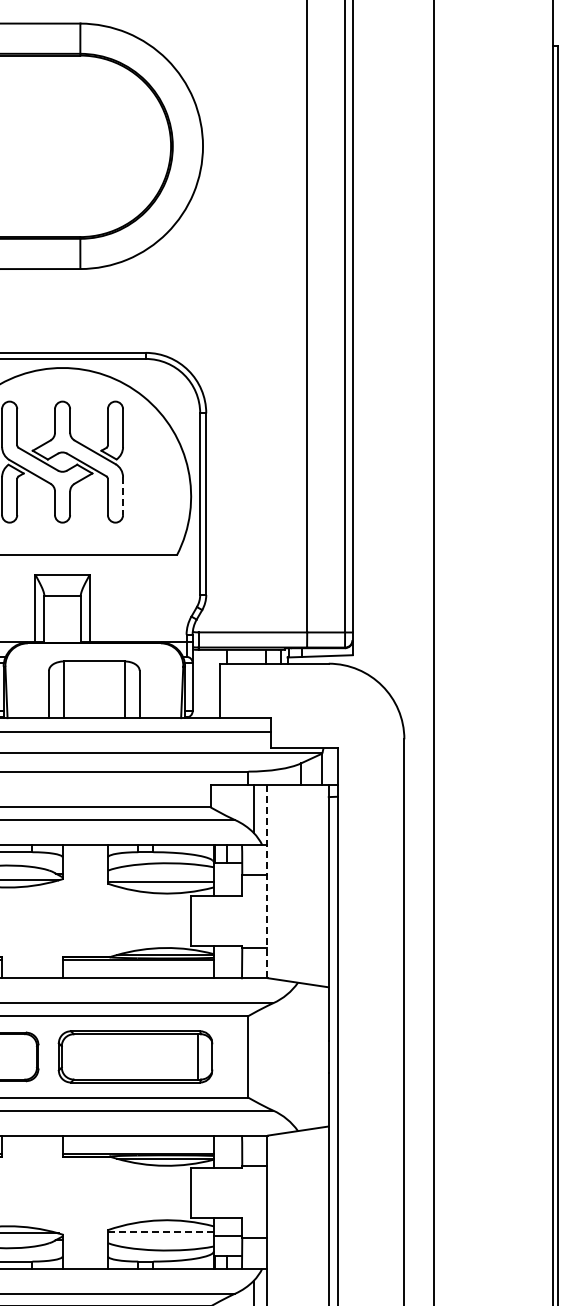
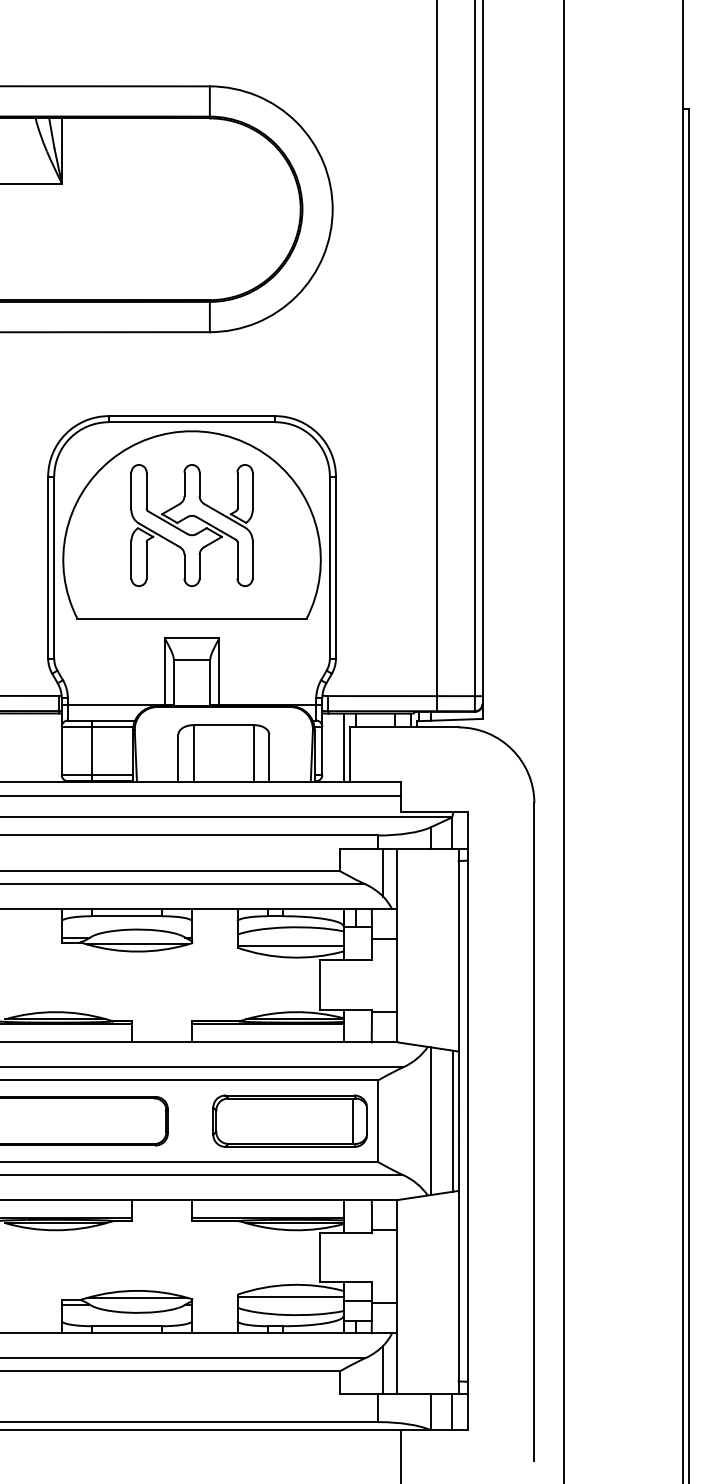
line: (122, 496) -> (252, 559), dashed -> solid
line: (214, 683) -> (344, 747), added
line: (266, 881) -> (396, 945), dashed -> solid
part: (134, 1056) -> (289, 1120), moved
line: (322, 1056) -> (452, 1120), added
line: (300, 1057) -> (430, 1121), added
line: (160, 1231) -> (290, 1296), dashed -> solid

